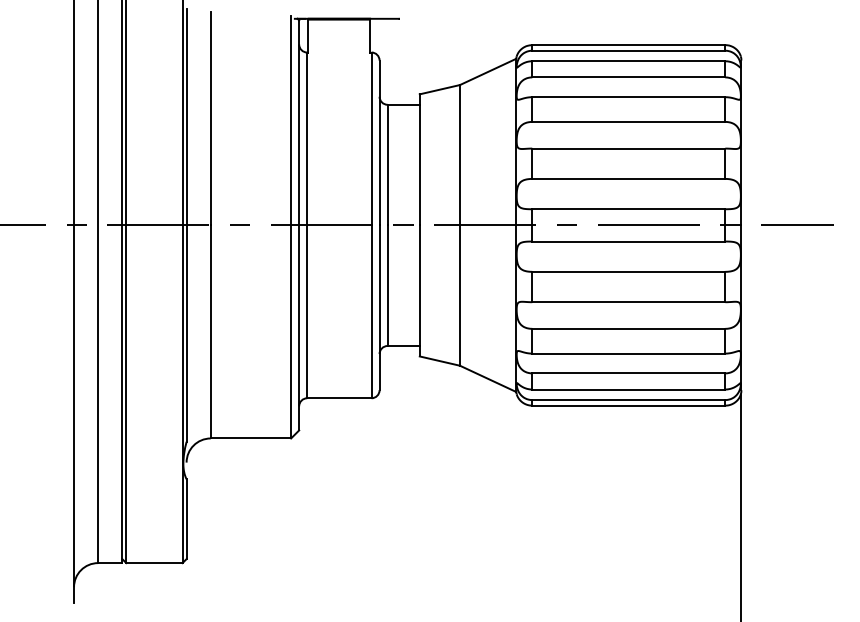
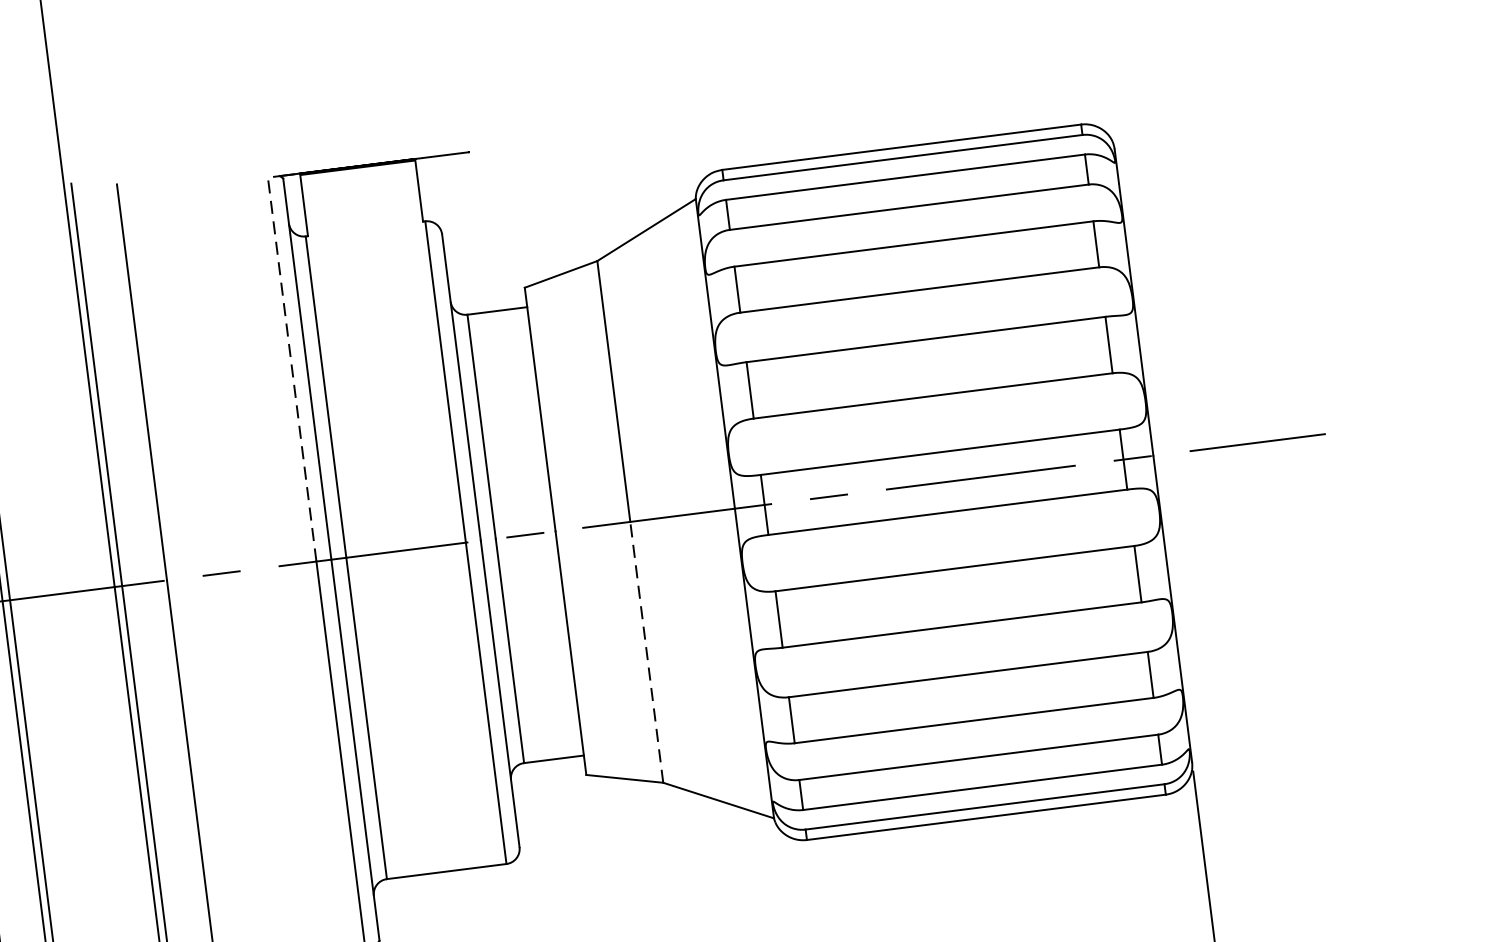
line: (291, 120) -> (292, 366), solid -> dashed
line: (459, 295) -> (645, 652), solid -> dashed

